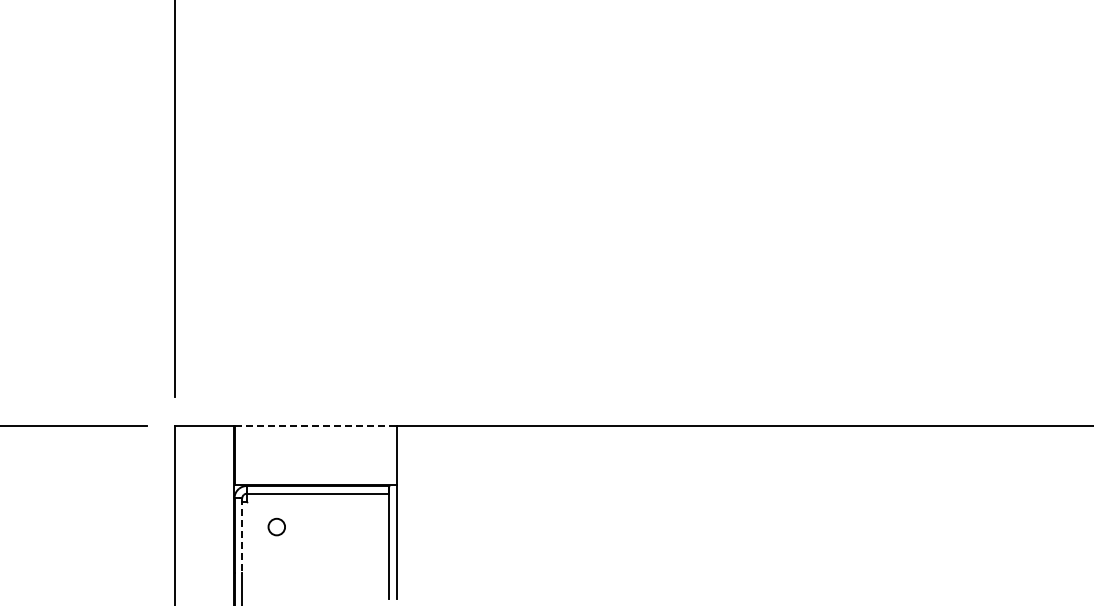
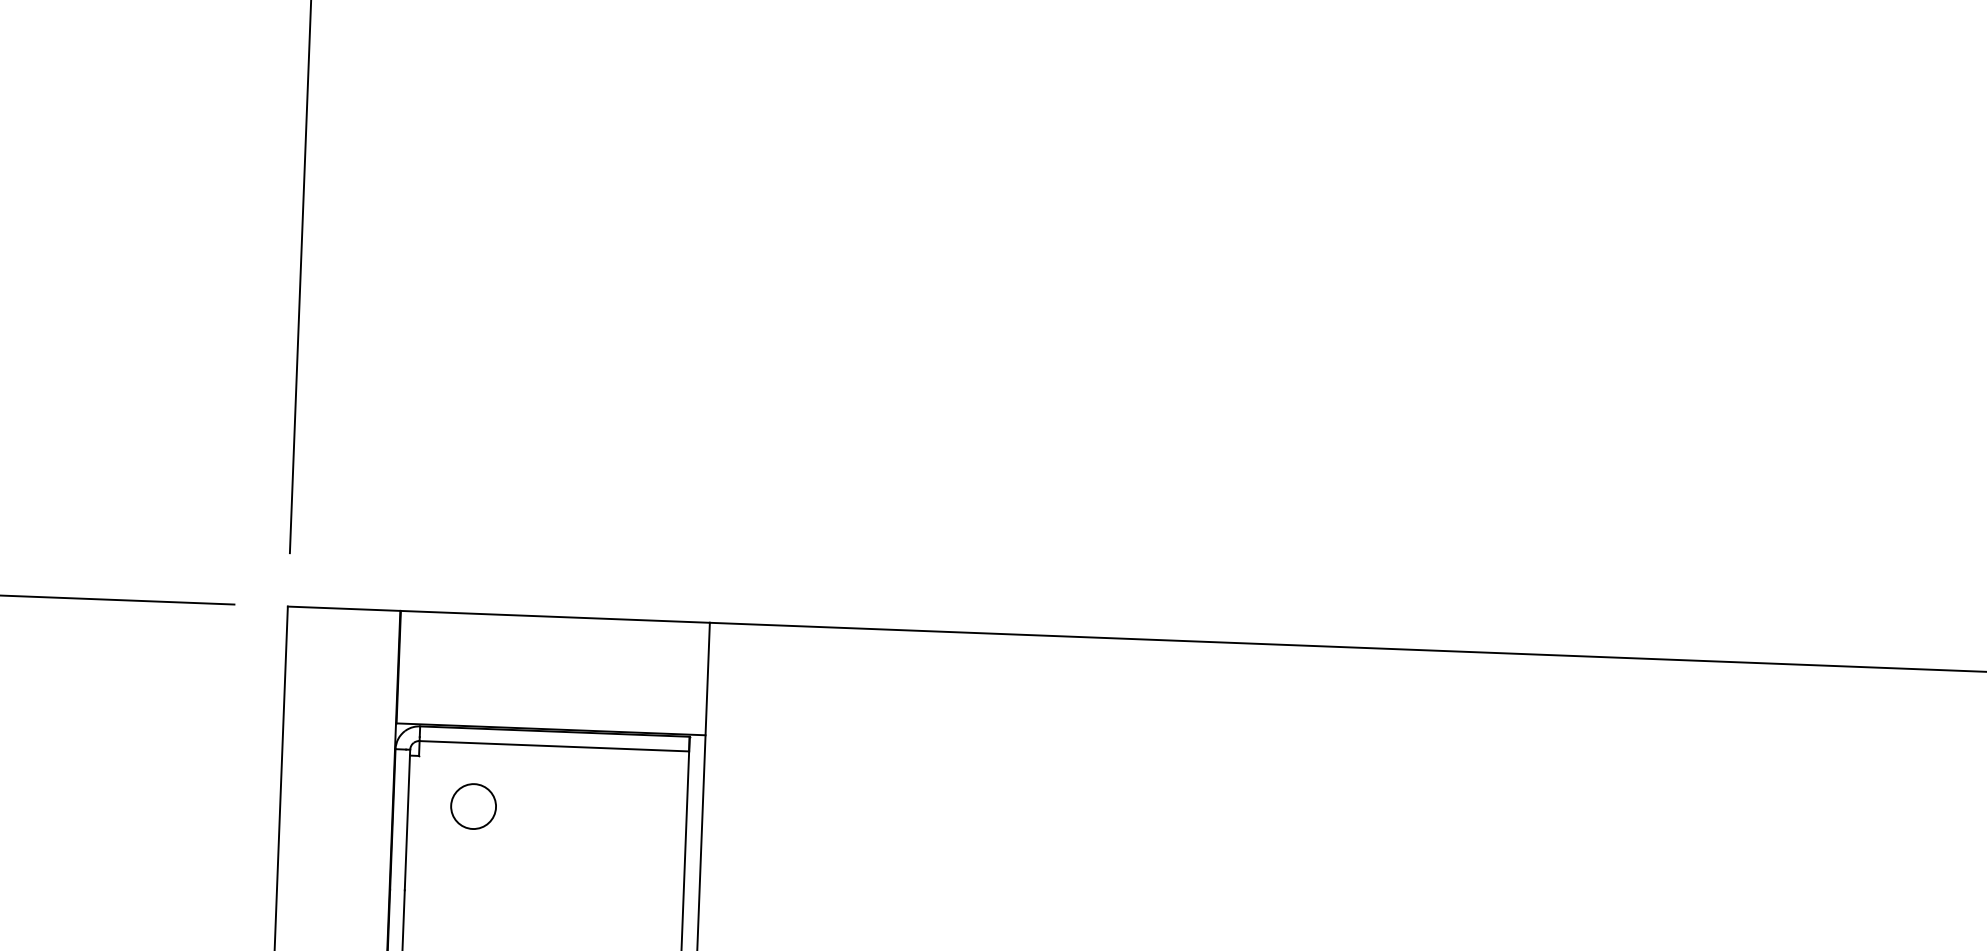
line: (316, 425) -> (556, 616), dashed -> solid
circle: (276, 526) -> (473, 805), size x1.43
line: (242, 536) -> (407, 821), dashed -> solid

